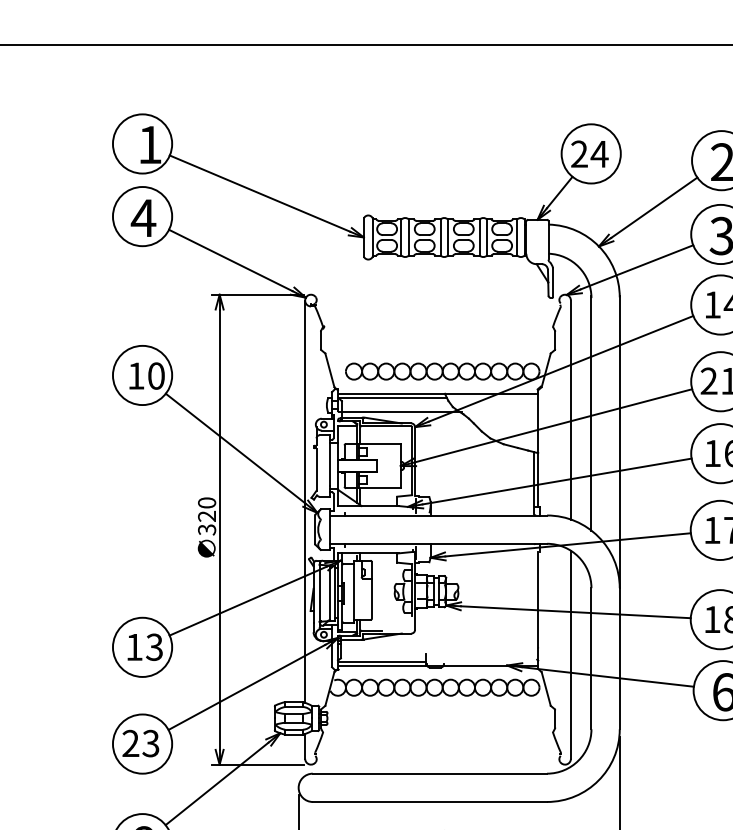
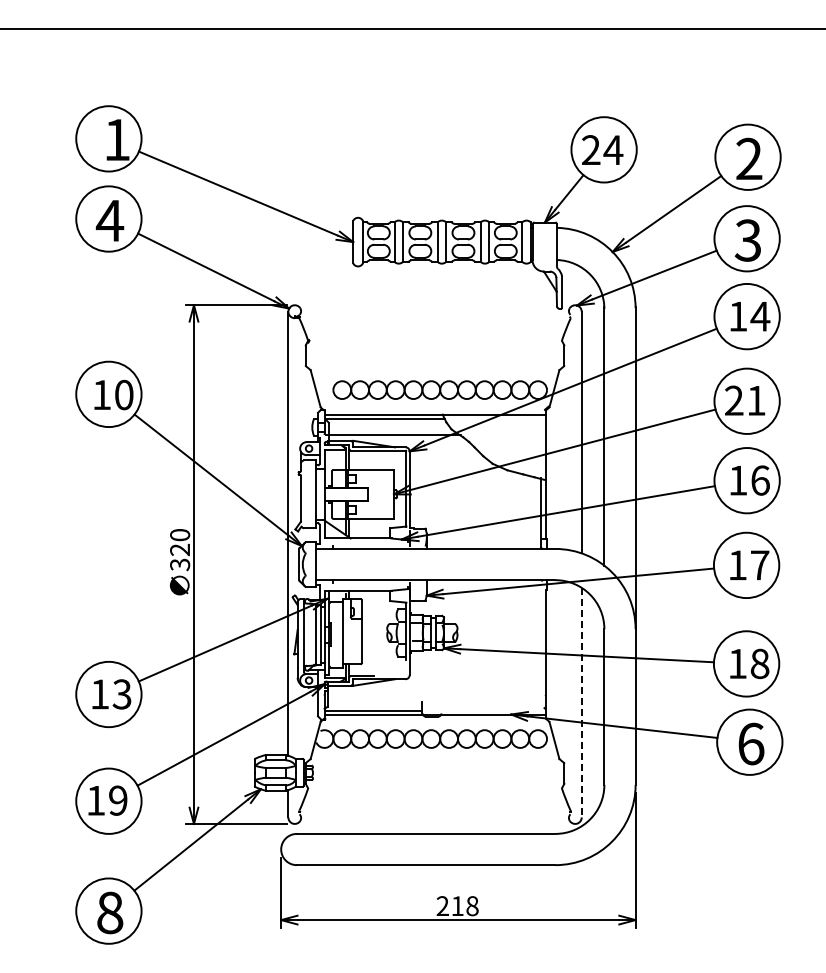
line: (570, 654) -> (581, 702), solid -> dashed
text: (140, 743) -> (106, 800), 23 -> 19

